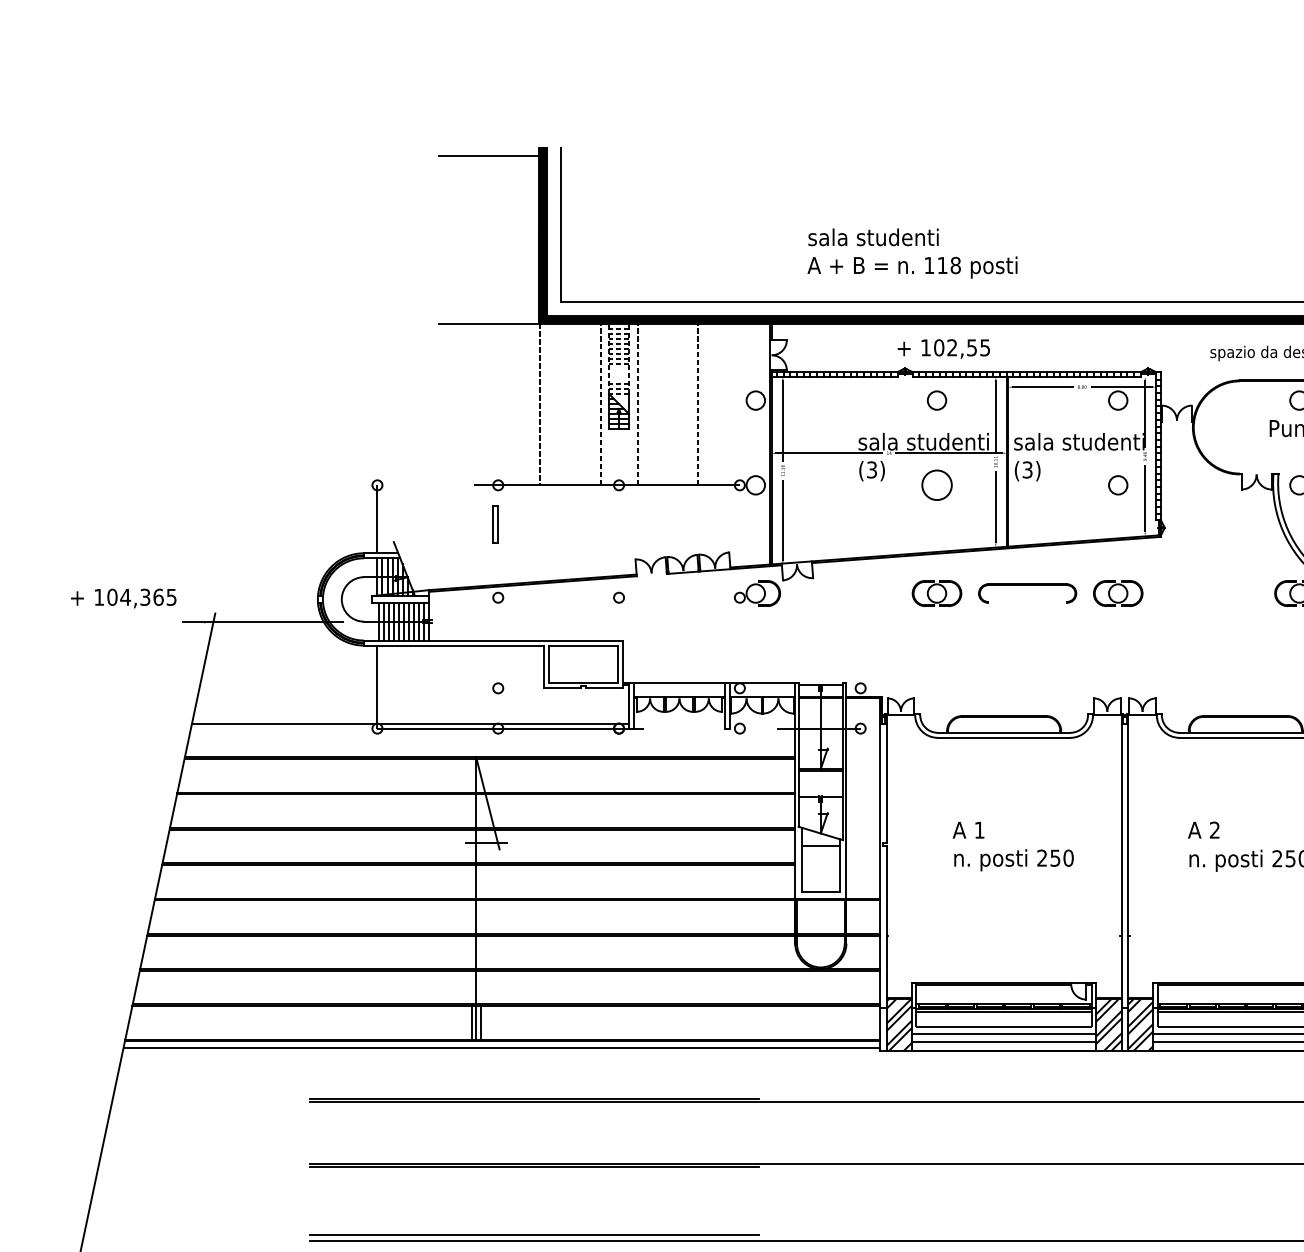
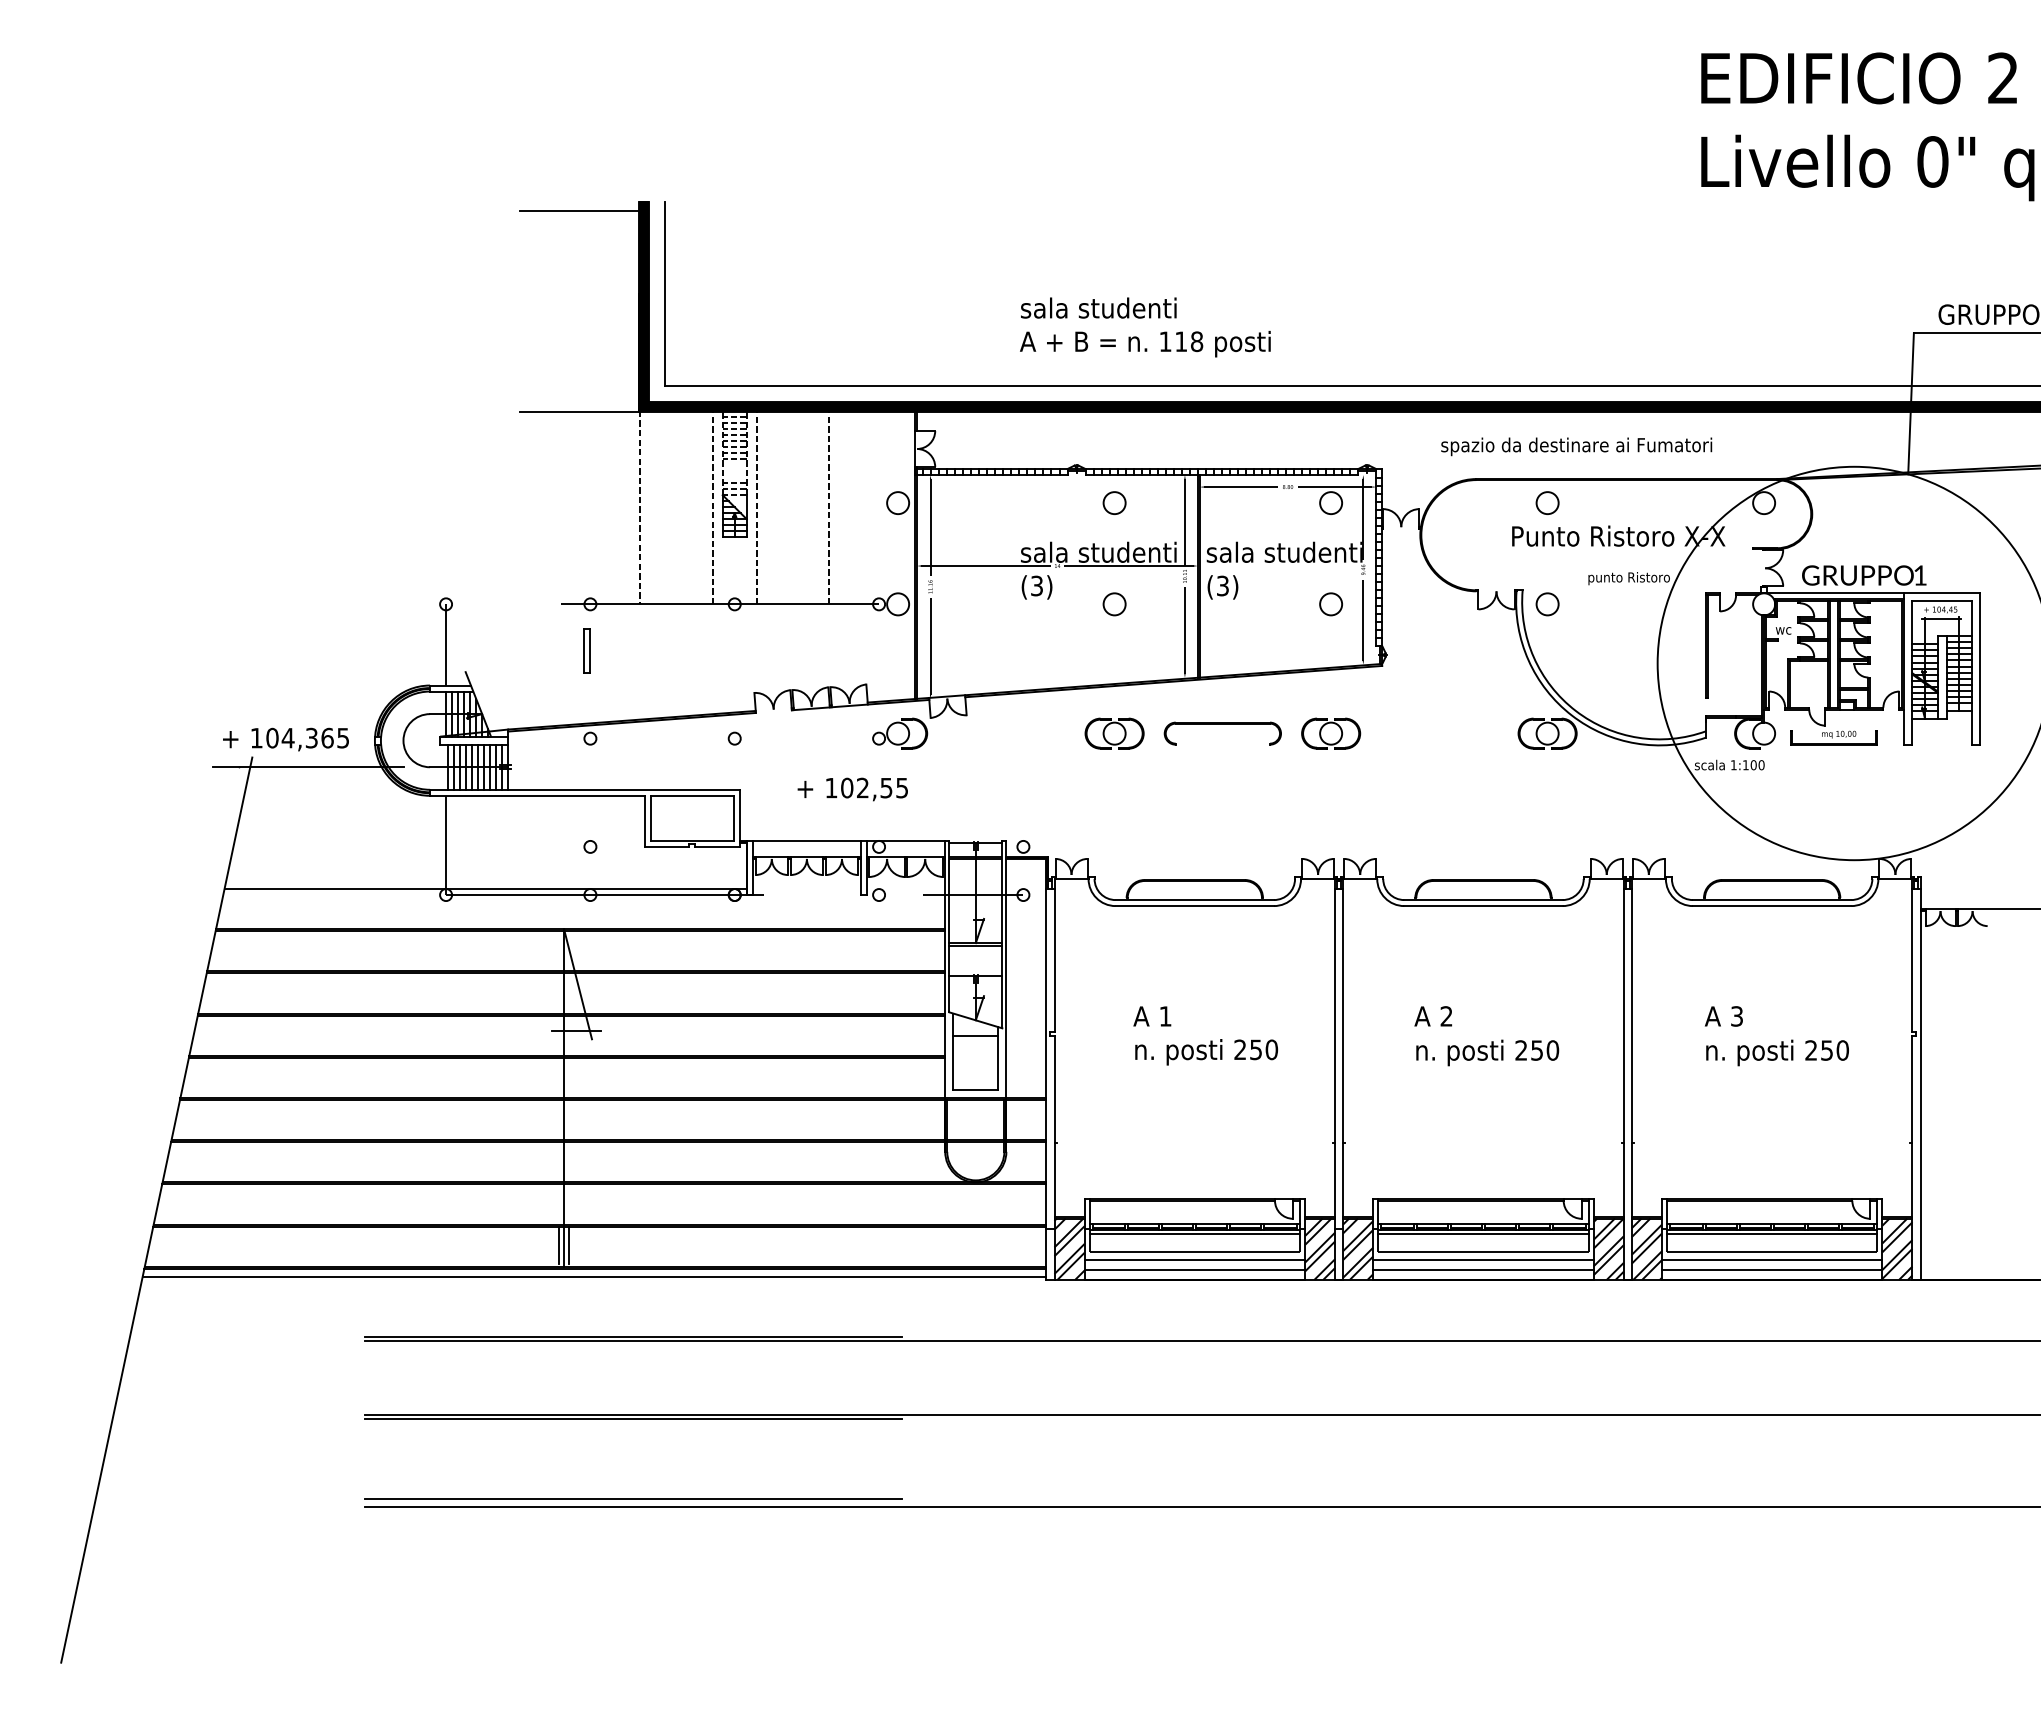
text: (912, 253) -> (1145, 327), moved
text: (943, 349) -> (852, 789), moved
circle: (936, 485) -> (1114, 604), size x0.62
text: (123, 598) -> (285, 739), moved

